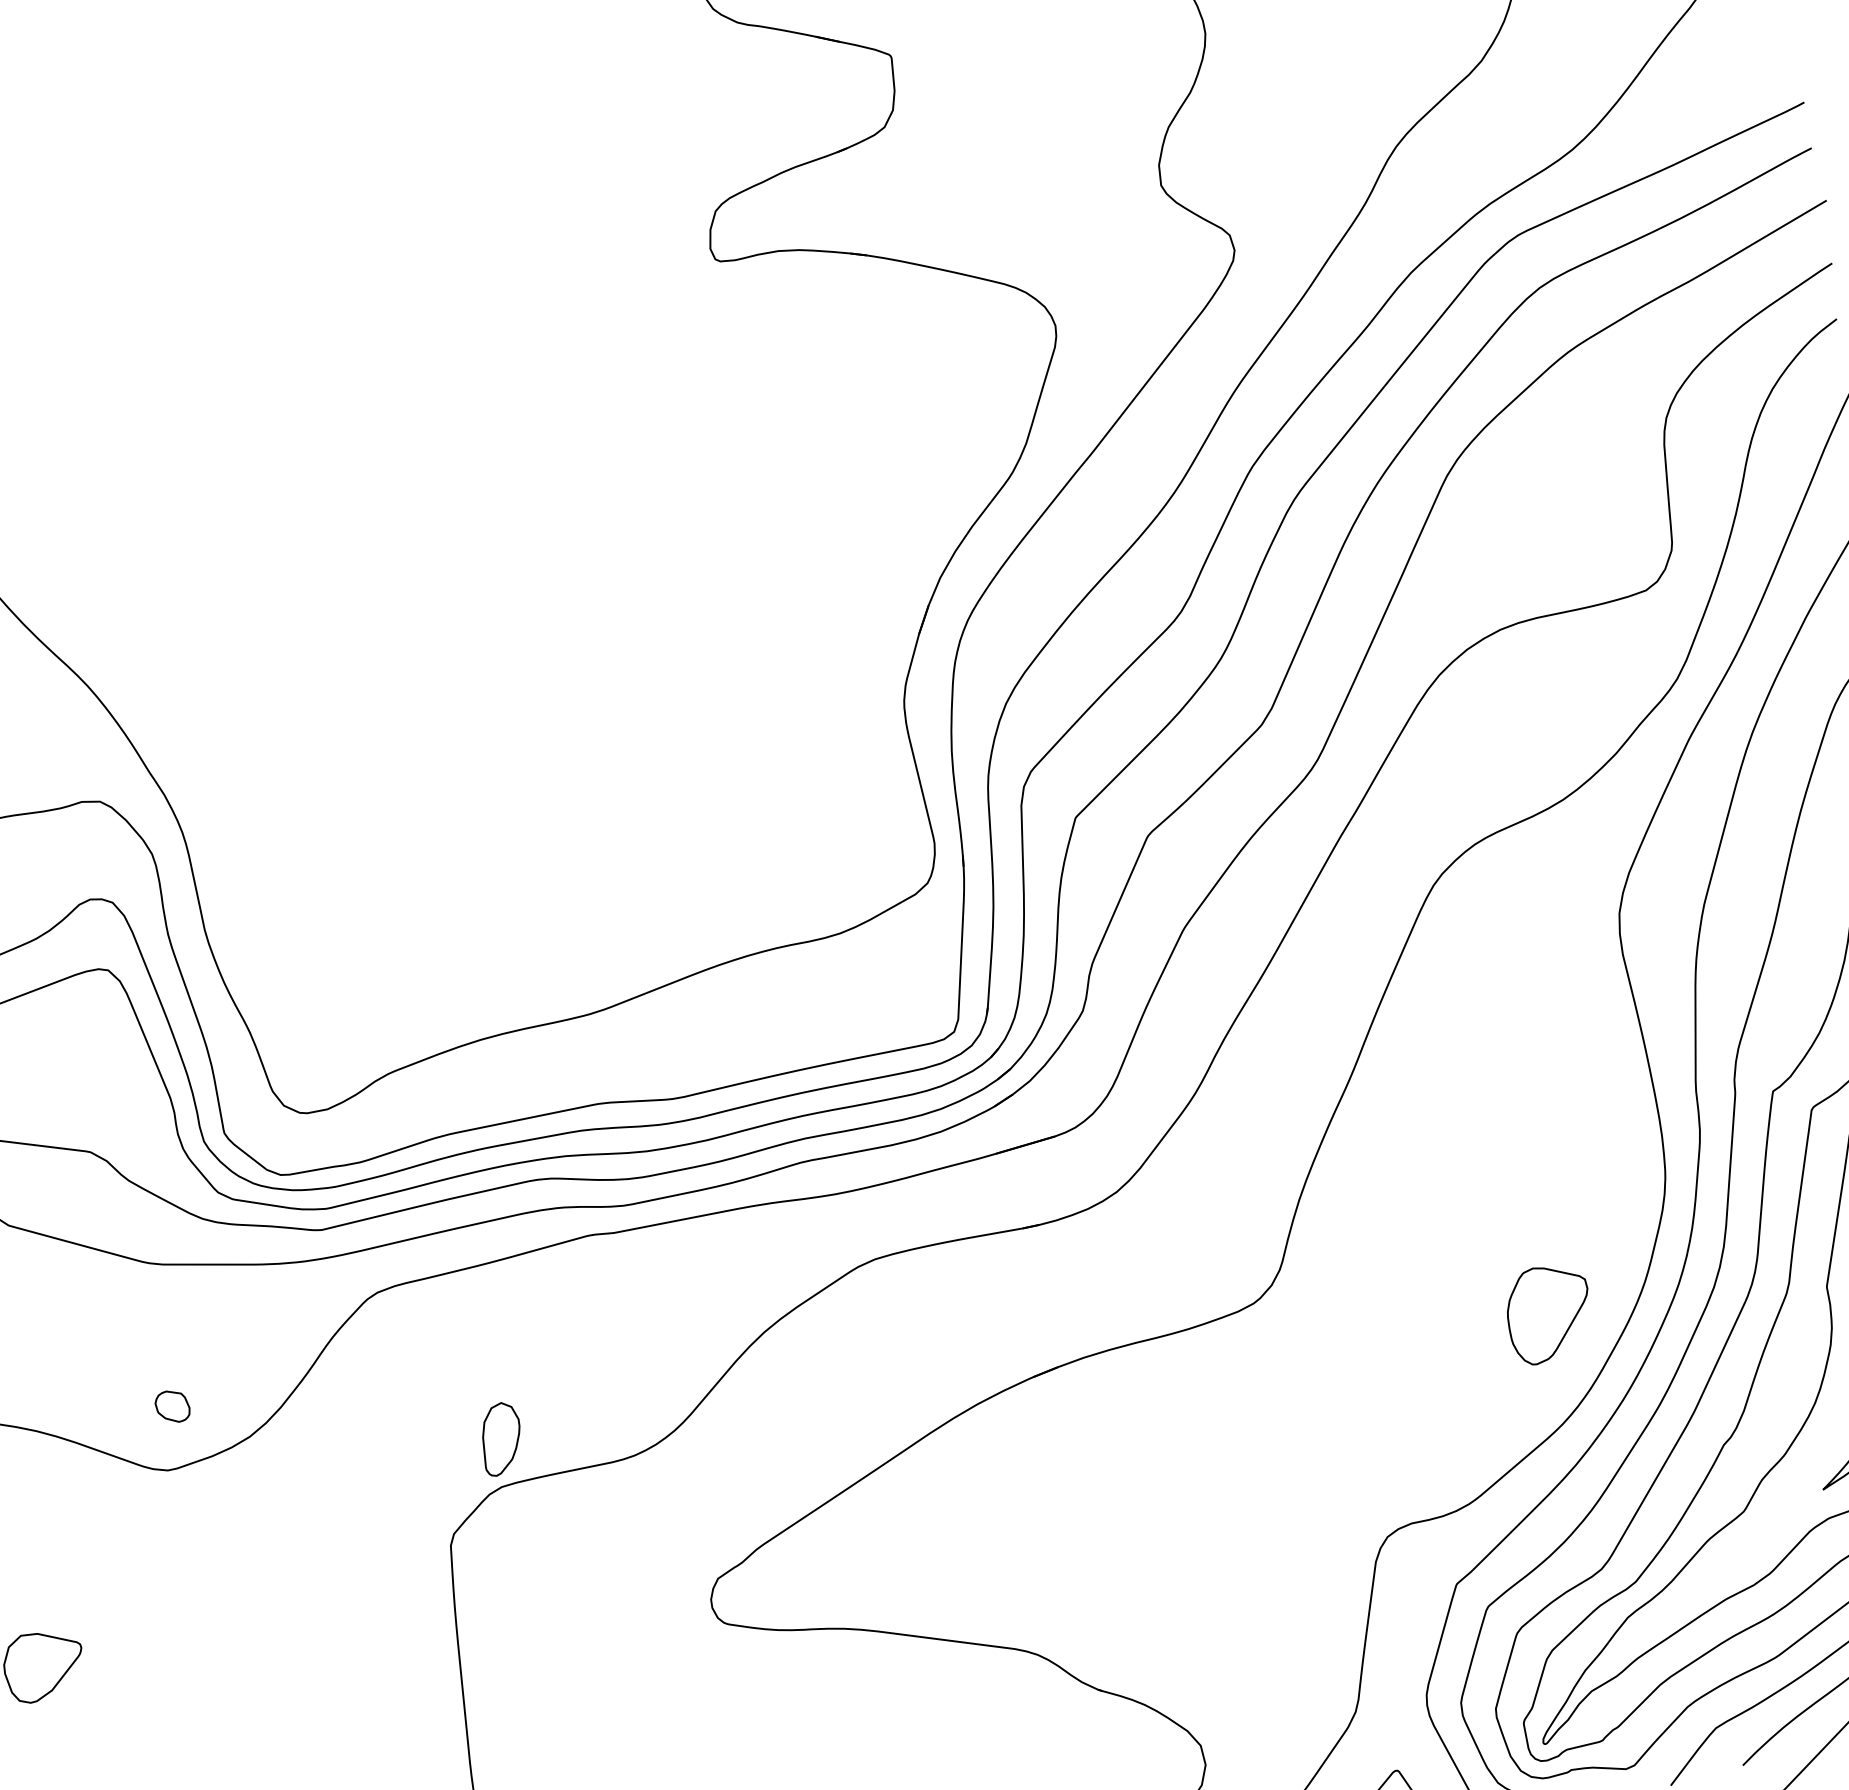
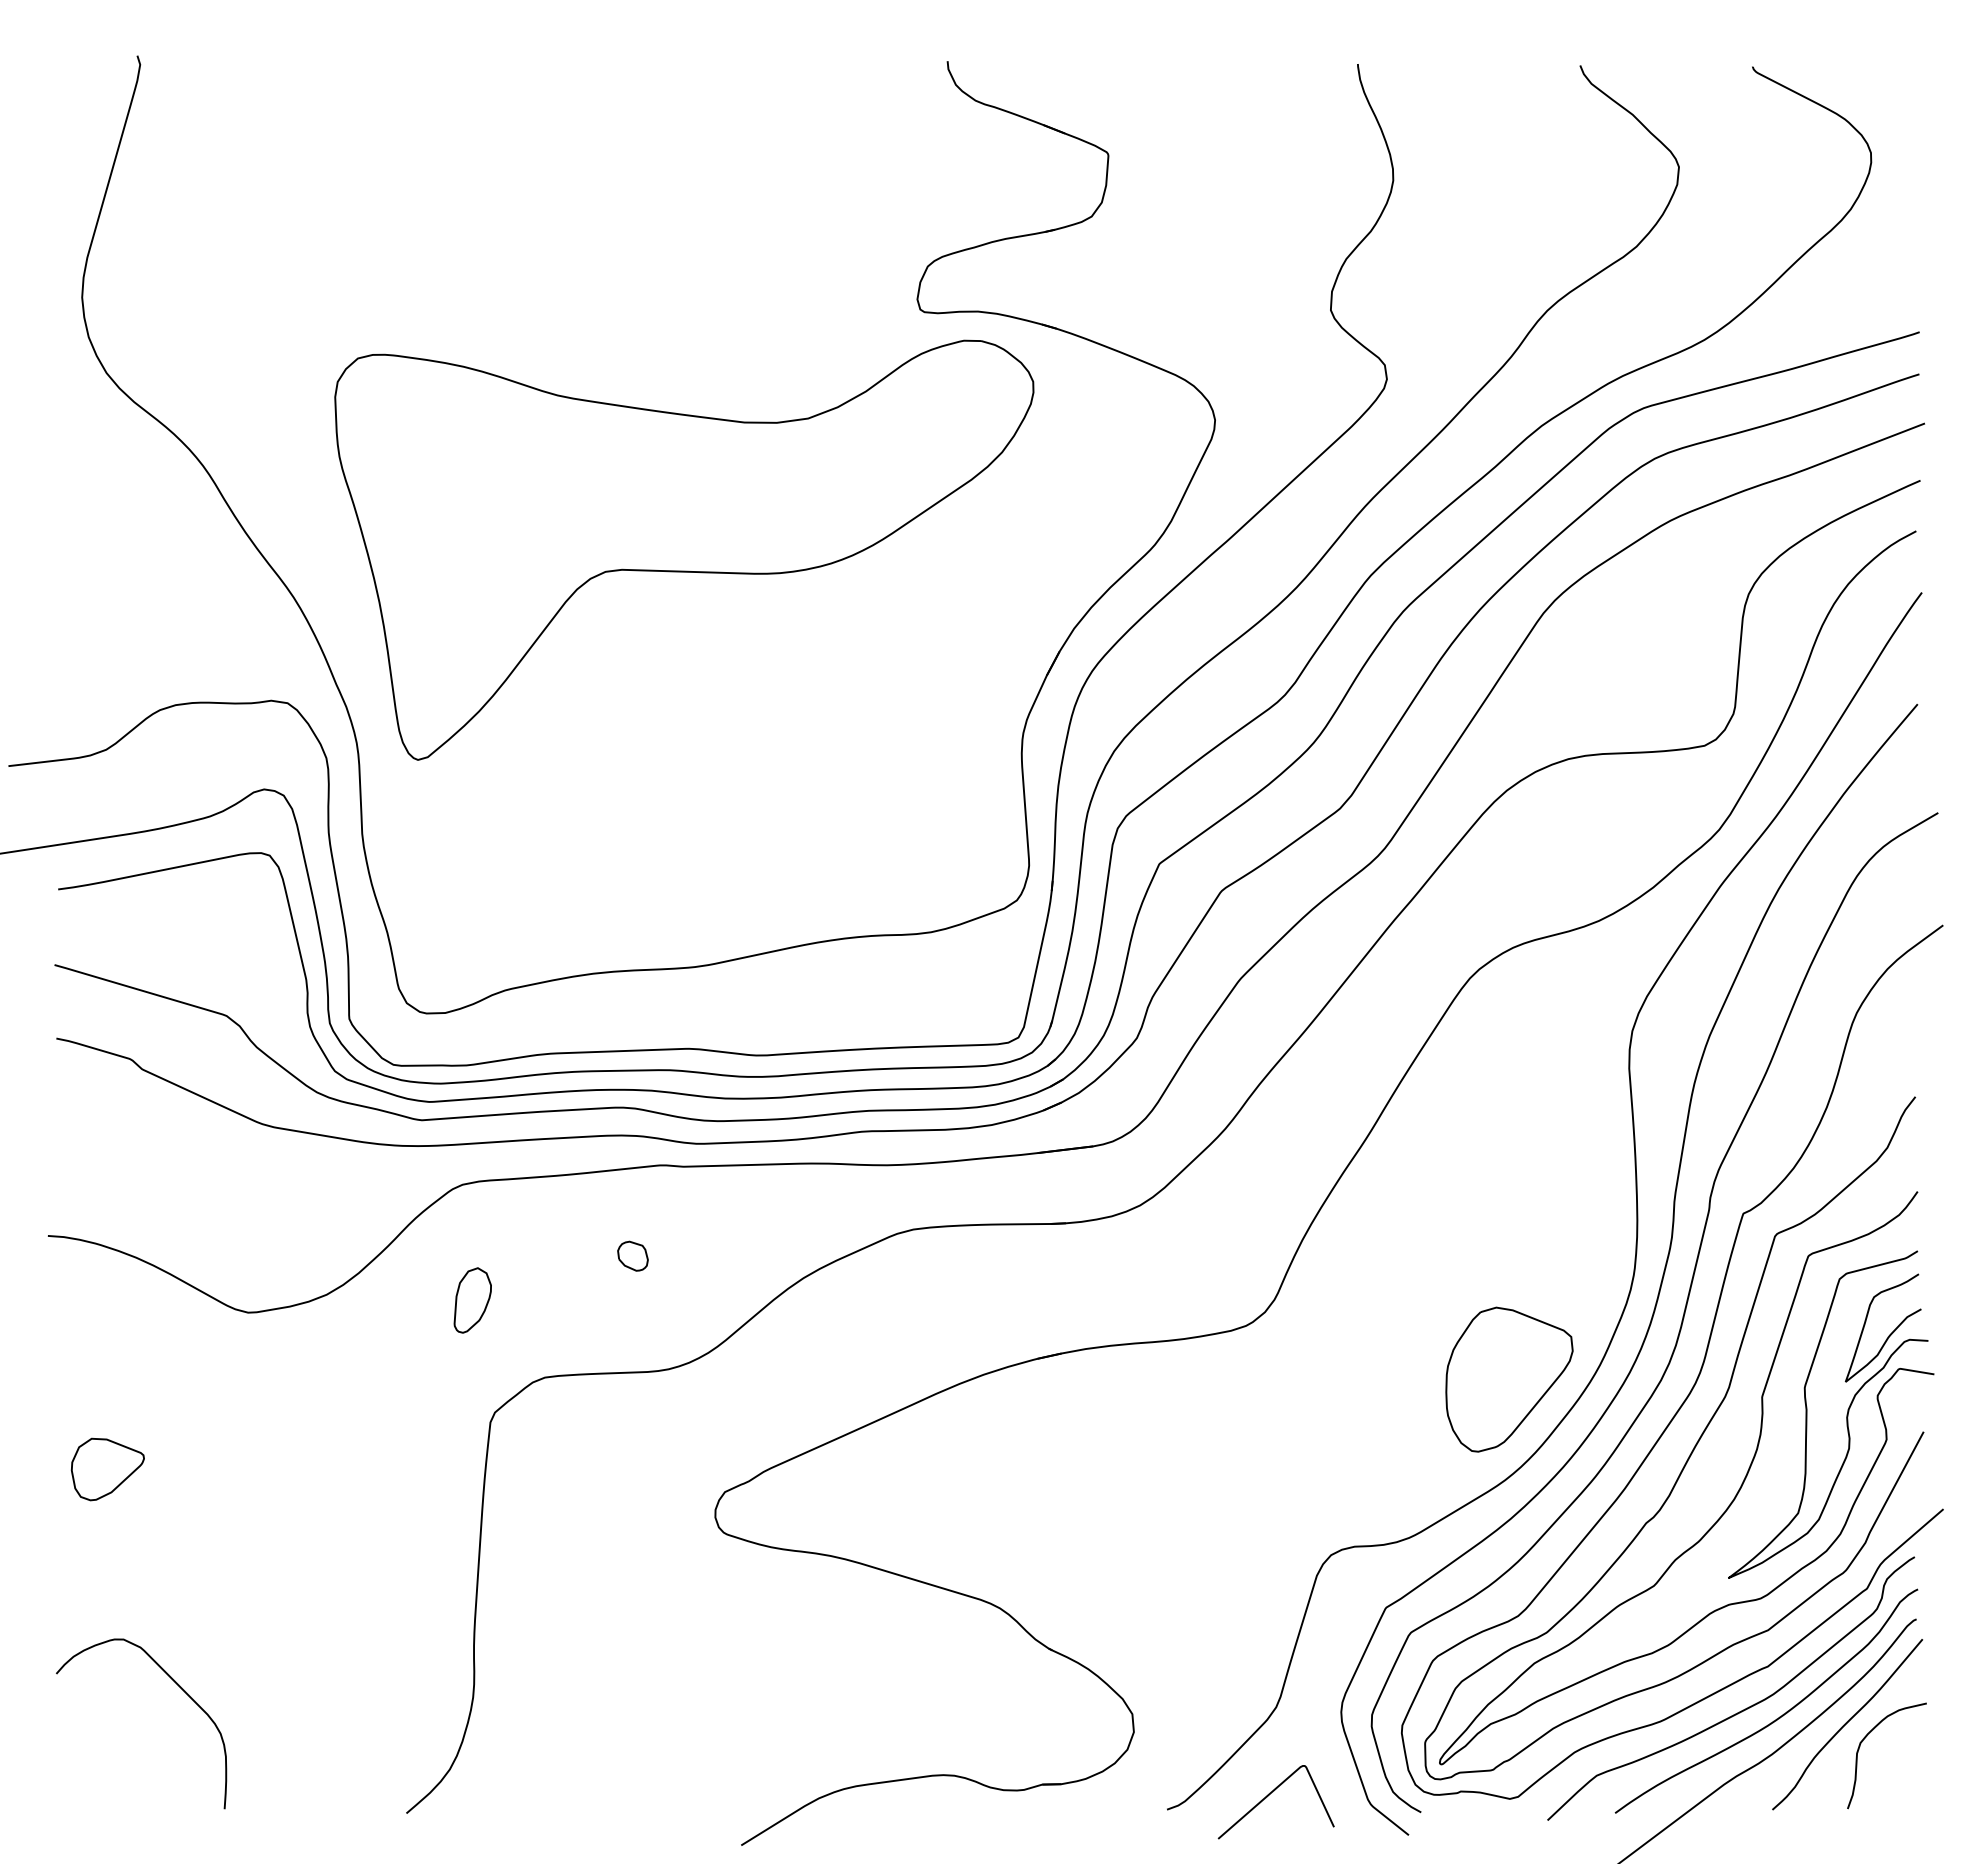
part: (502, 562) -> (684, 549), added
part: (1549, 1313) -> (1509, 1379), size x1.67
part: (171, 1405) -> (632, 1255), moved
part: (501, 1439) -> (472, 1300), moved

